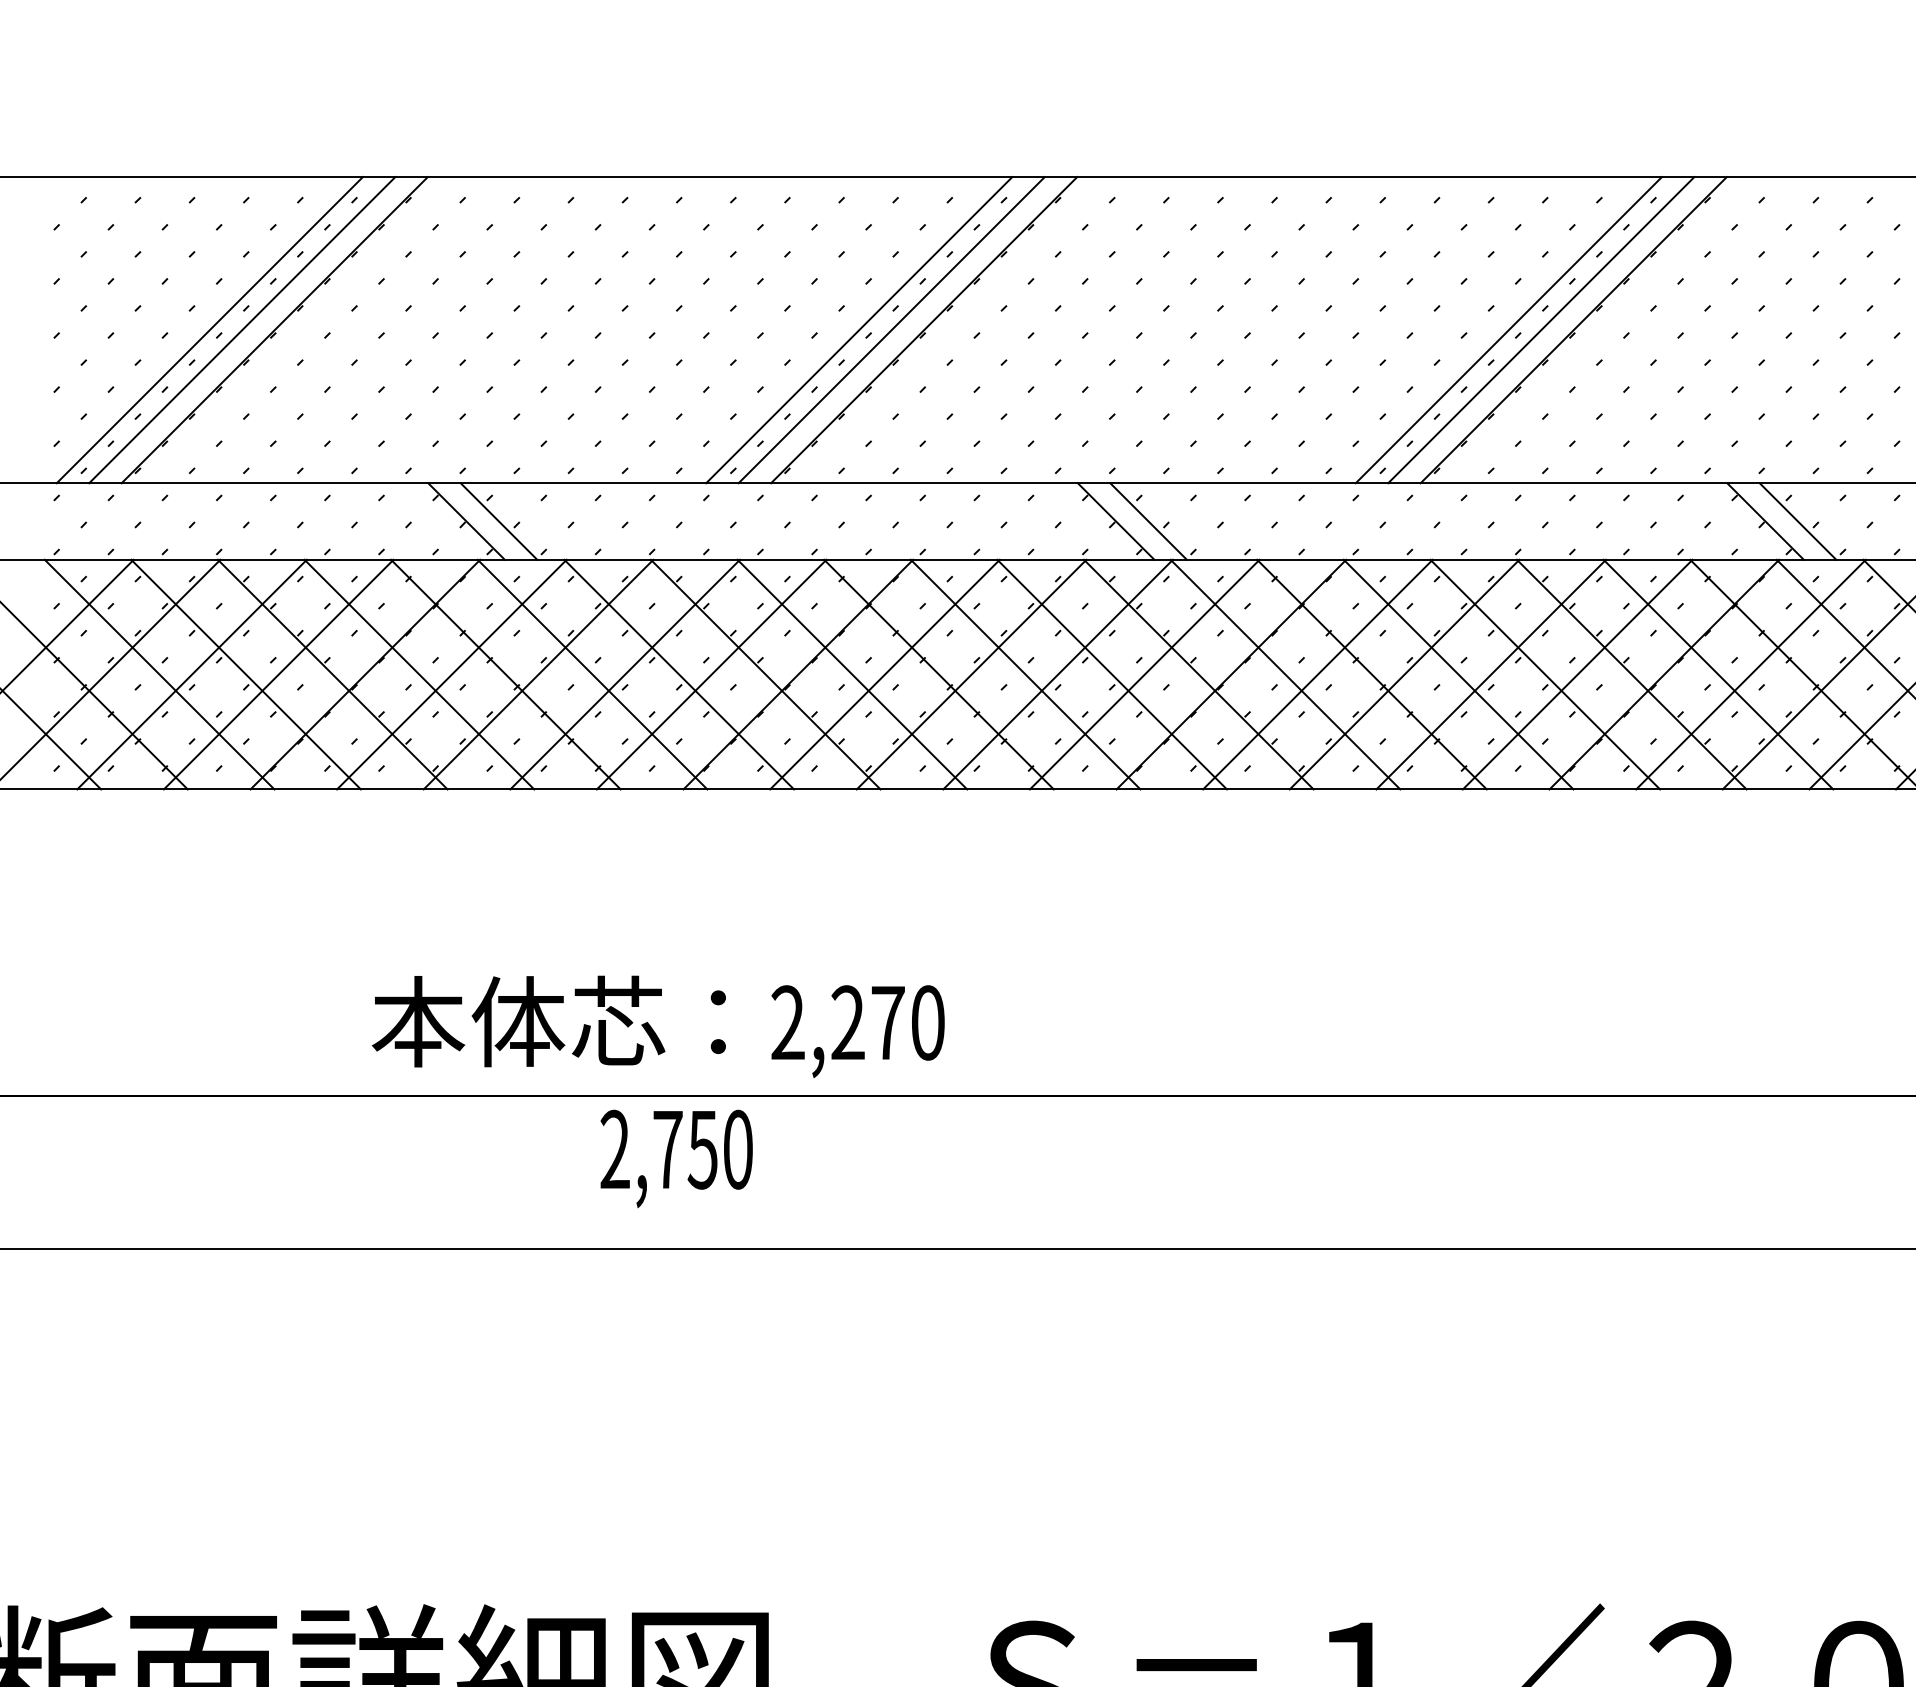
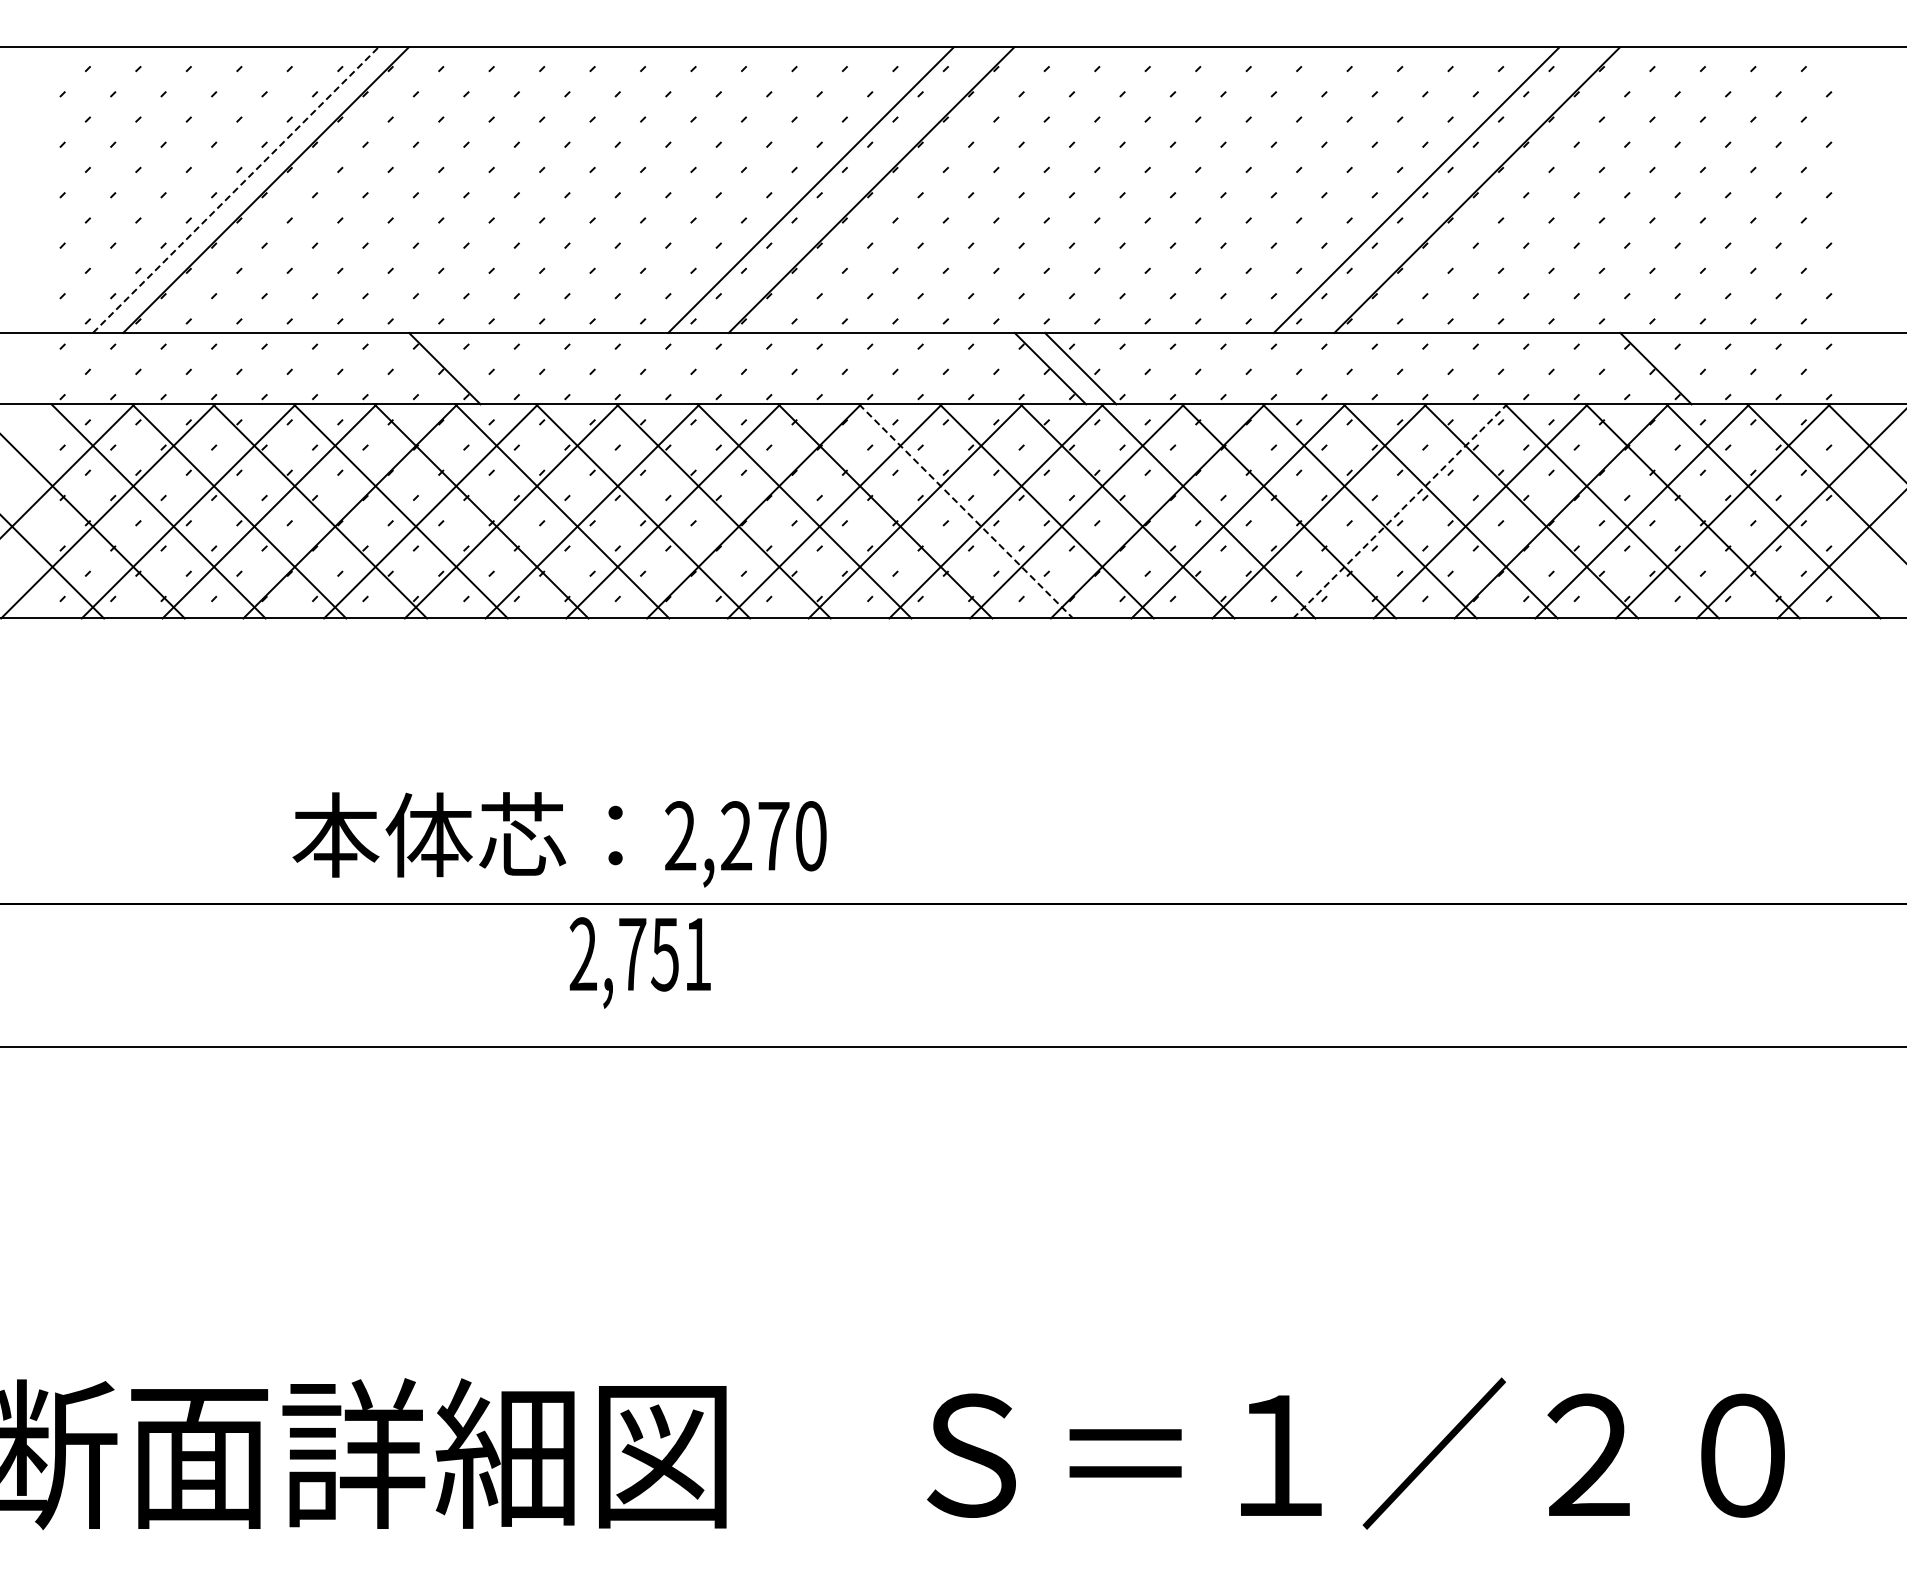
line: (209, 329) -> (205, 189), removed
line: (890, 329) -> (840, 189), removed
line: (1540, 329) -> (1446, 189), removed
line: (242, 330) -> (235, 190), solid -> dashed
line: (498, 521) -> (474, 368), removed
line: (1797, 521) -> (1685, 368), removed
line: (1026, 674) -> (966, 511), solid -> dashed
line: (1491, 674) -> (1400, 511), solid -> dashed
text: (658, 1026) -> (559, 839), moved
text: (737, 1149) -> (697, 954), 2,750 -> 2,751

